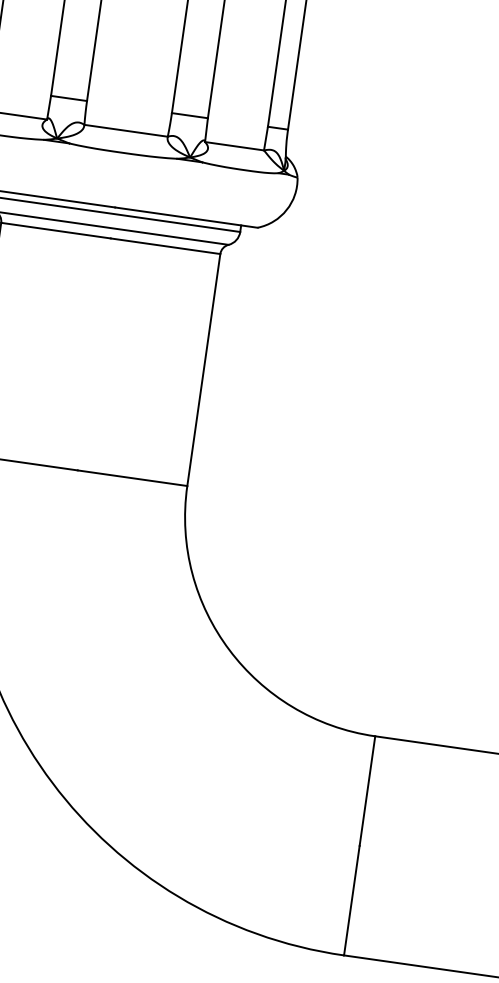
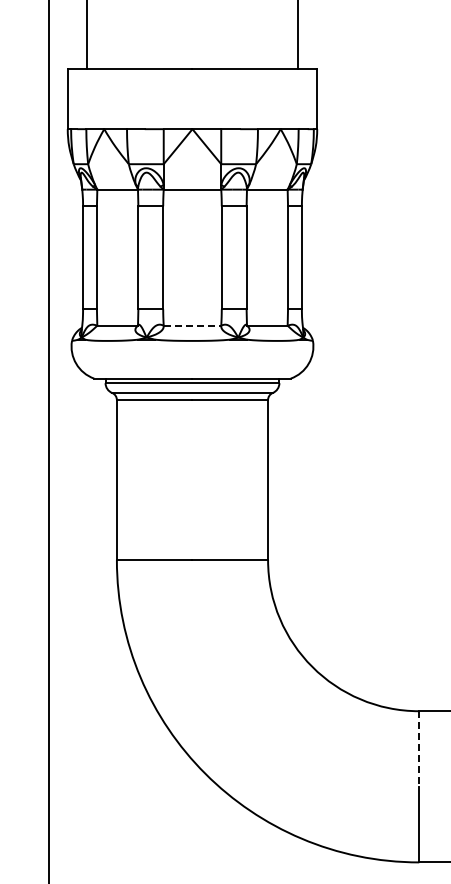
line: (126, 130) -> (192, 325), solid -> dashed
line: (367, 791) -> (419, 749), solid -> dashed

